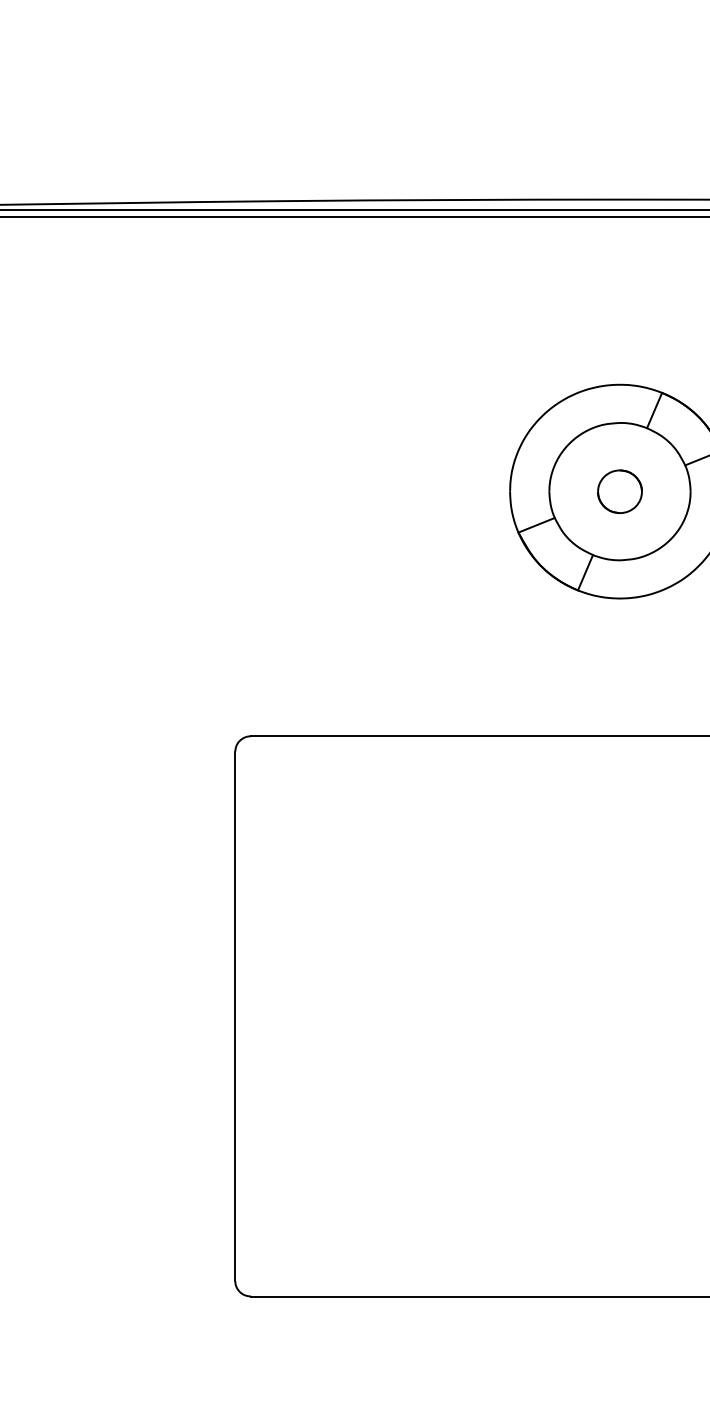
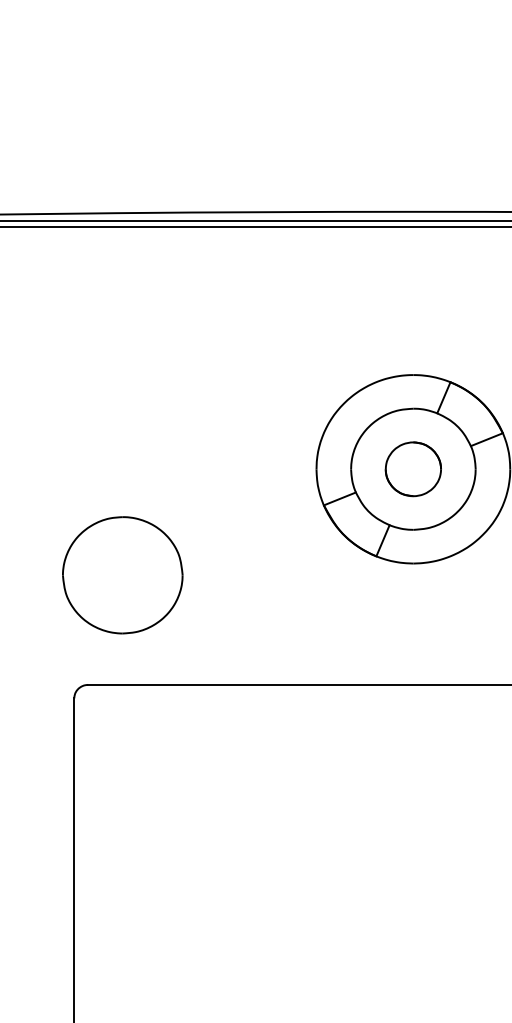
part: (619, 491) -> (412, 469), size x1.43
part: (290, 611) -> (122, 574), added

